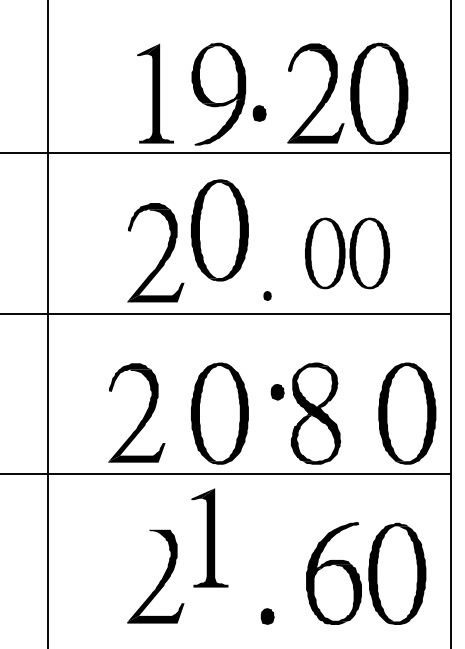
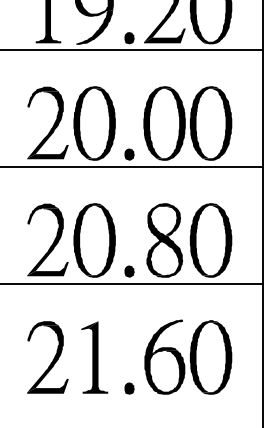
part: (259, 113) -> (129, 38), moved
part: (219, 230) -> (94, 123), moved
part: (347, 253) -> (187, 123), size x1.43
part: (267, 295) -> (129, 154), size x1.67
part: (277, 392) -> (129, 271), moved
part: (407, 413) -> (211, 240), moved
part: (143, 416) -> (52, 242), moved
part: (209, 537) -> (94, 357), moved
fill: (148, 538) -> (42, 331), added
part: (366, 573) -> (188, 357), moved

